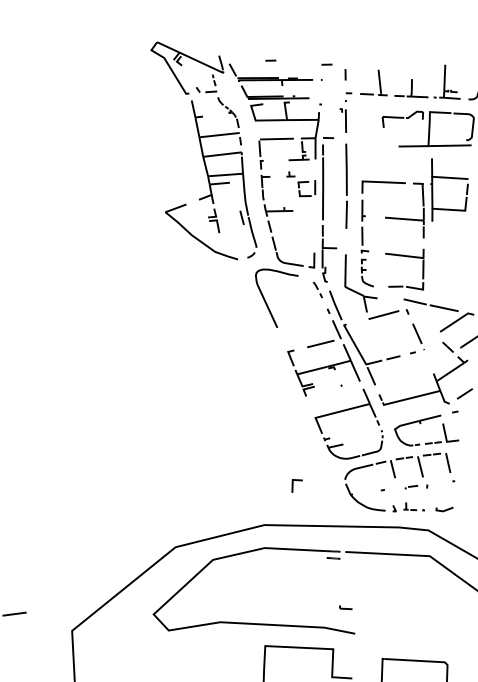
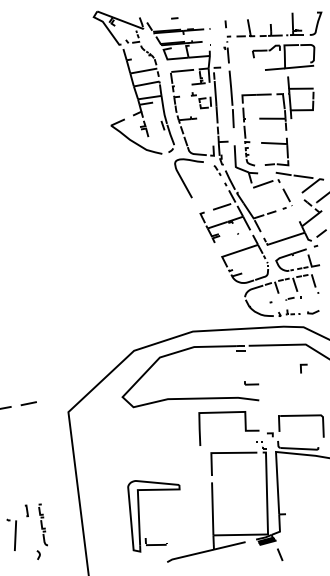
line: (326, 64) -> (212, 18), removed
line: (293, 485) -> (301, 368), moved
part: (345, 607) -> (251, 383), size x1.67

